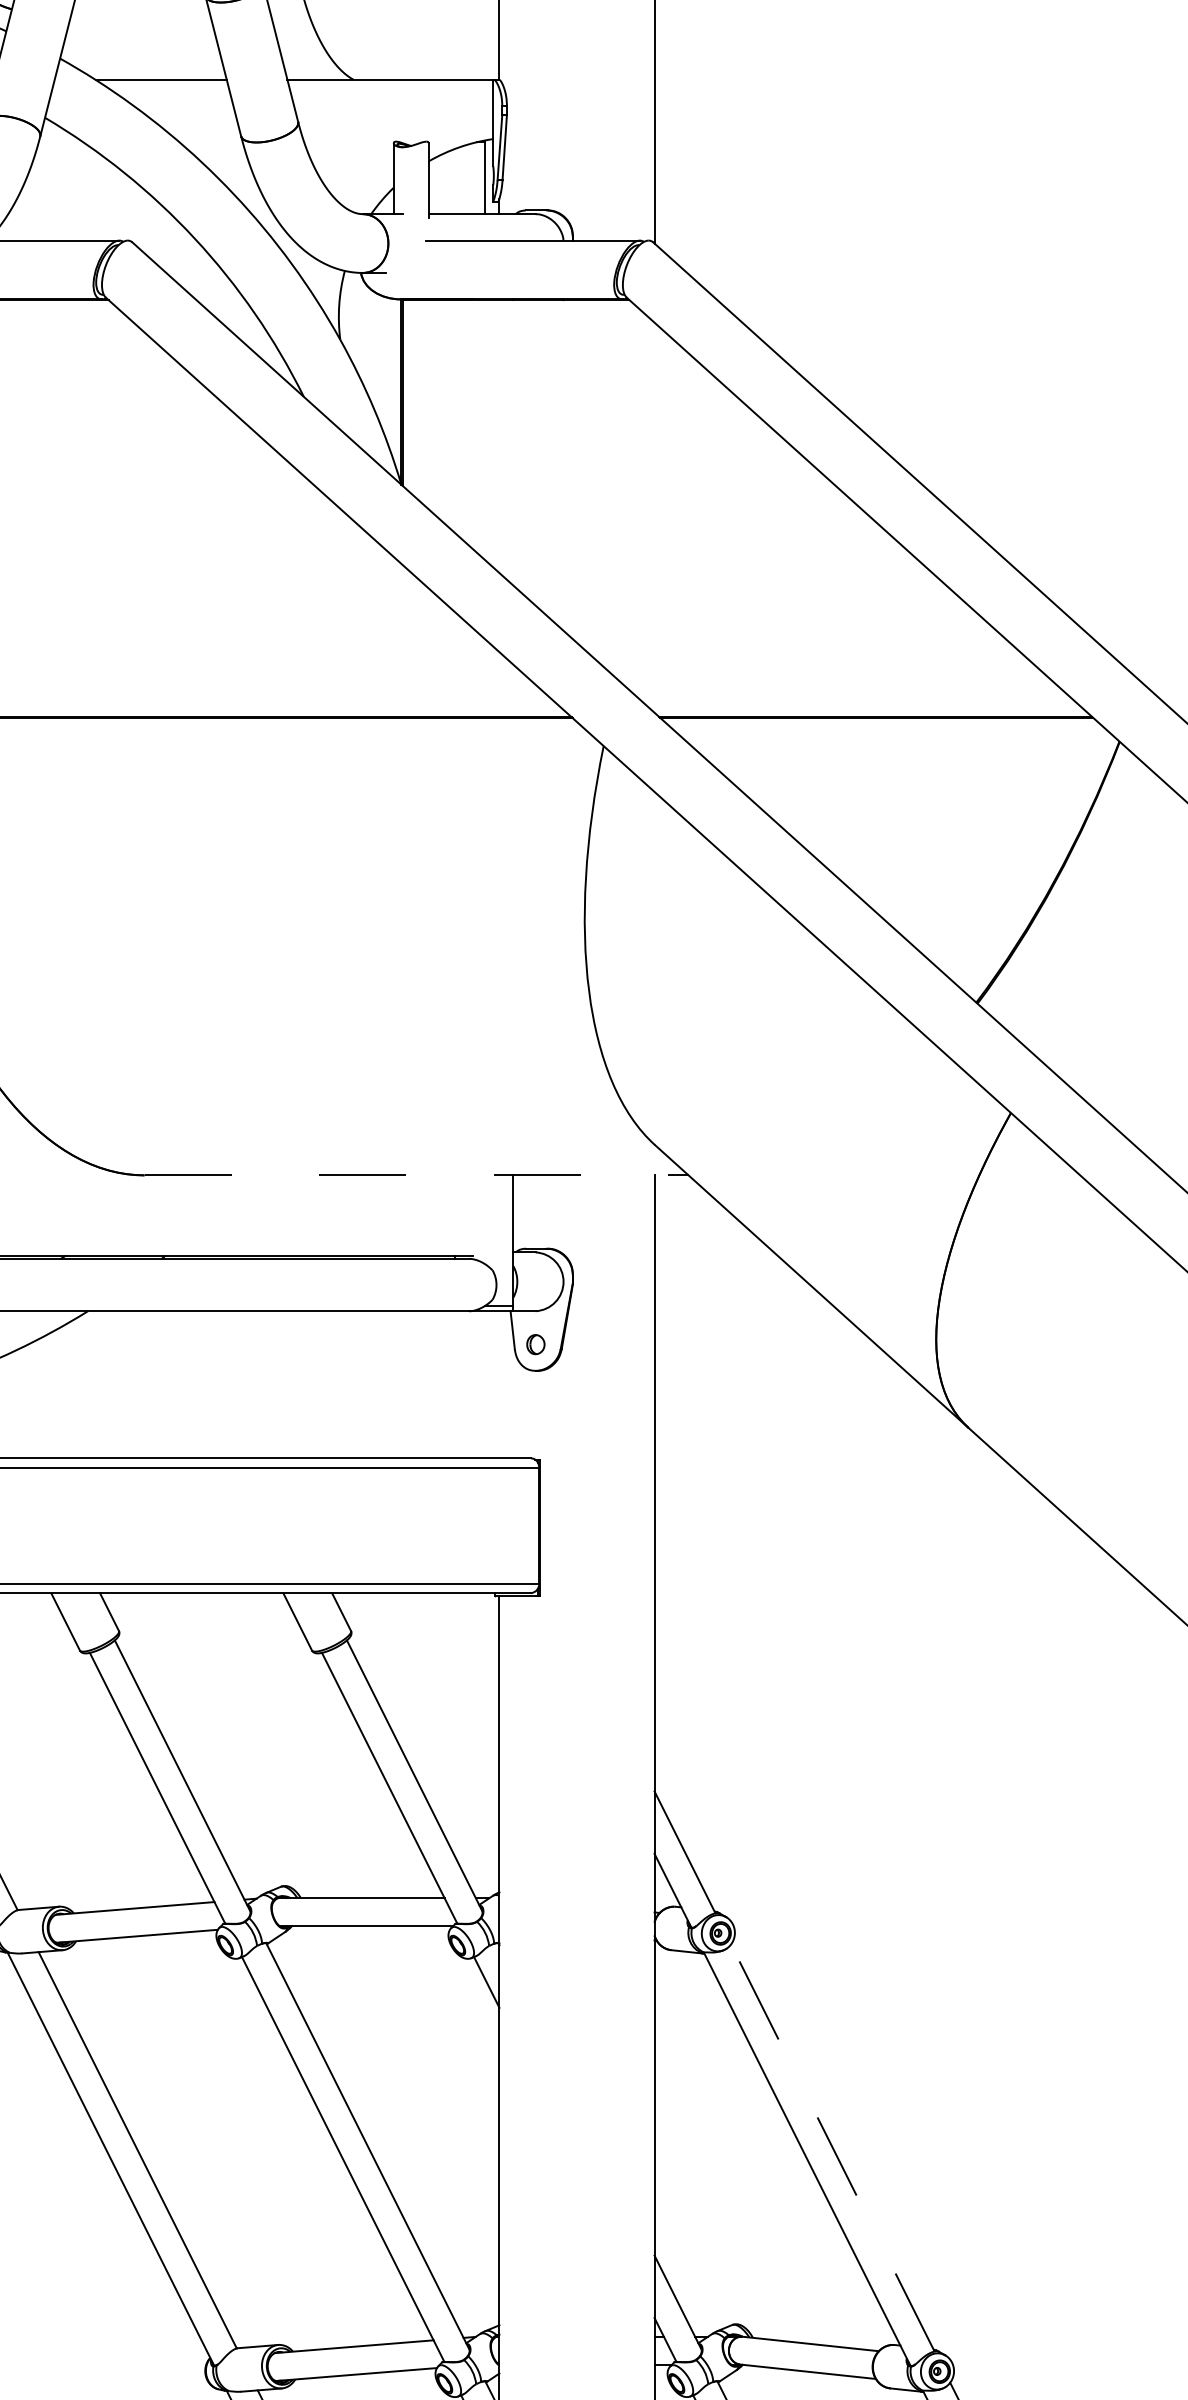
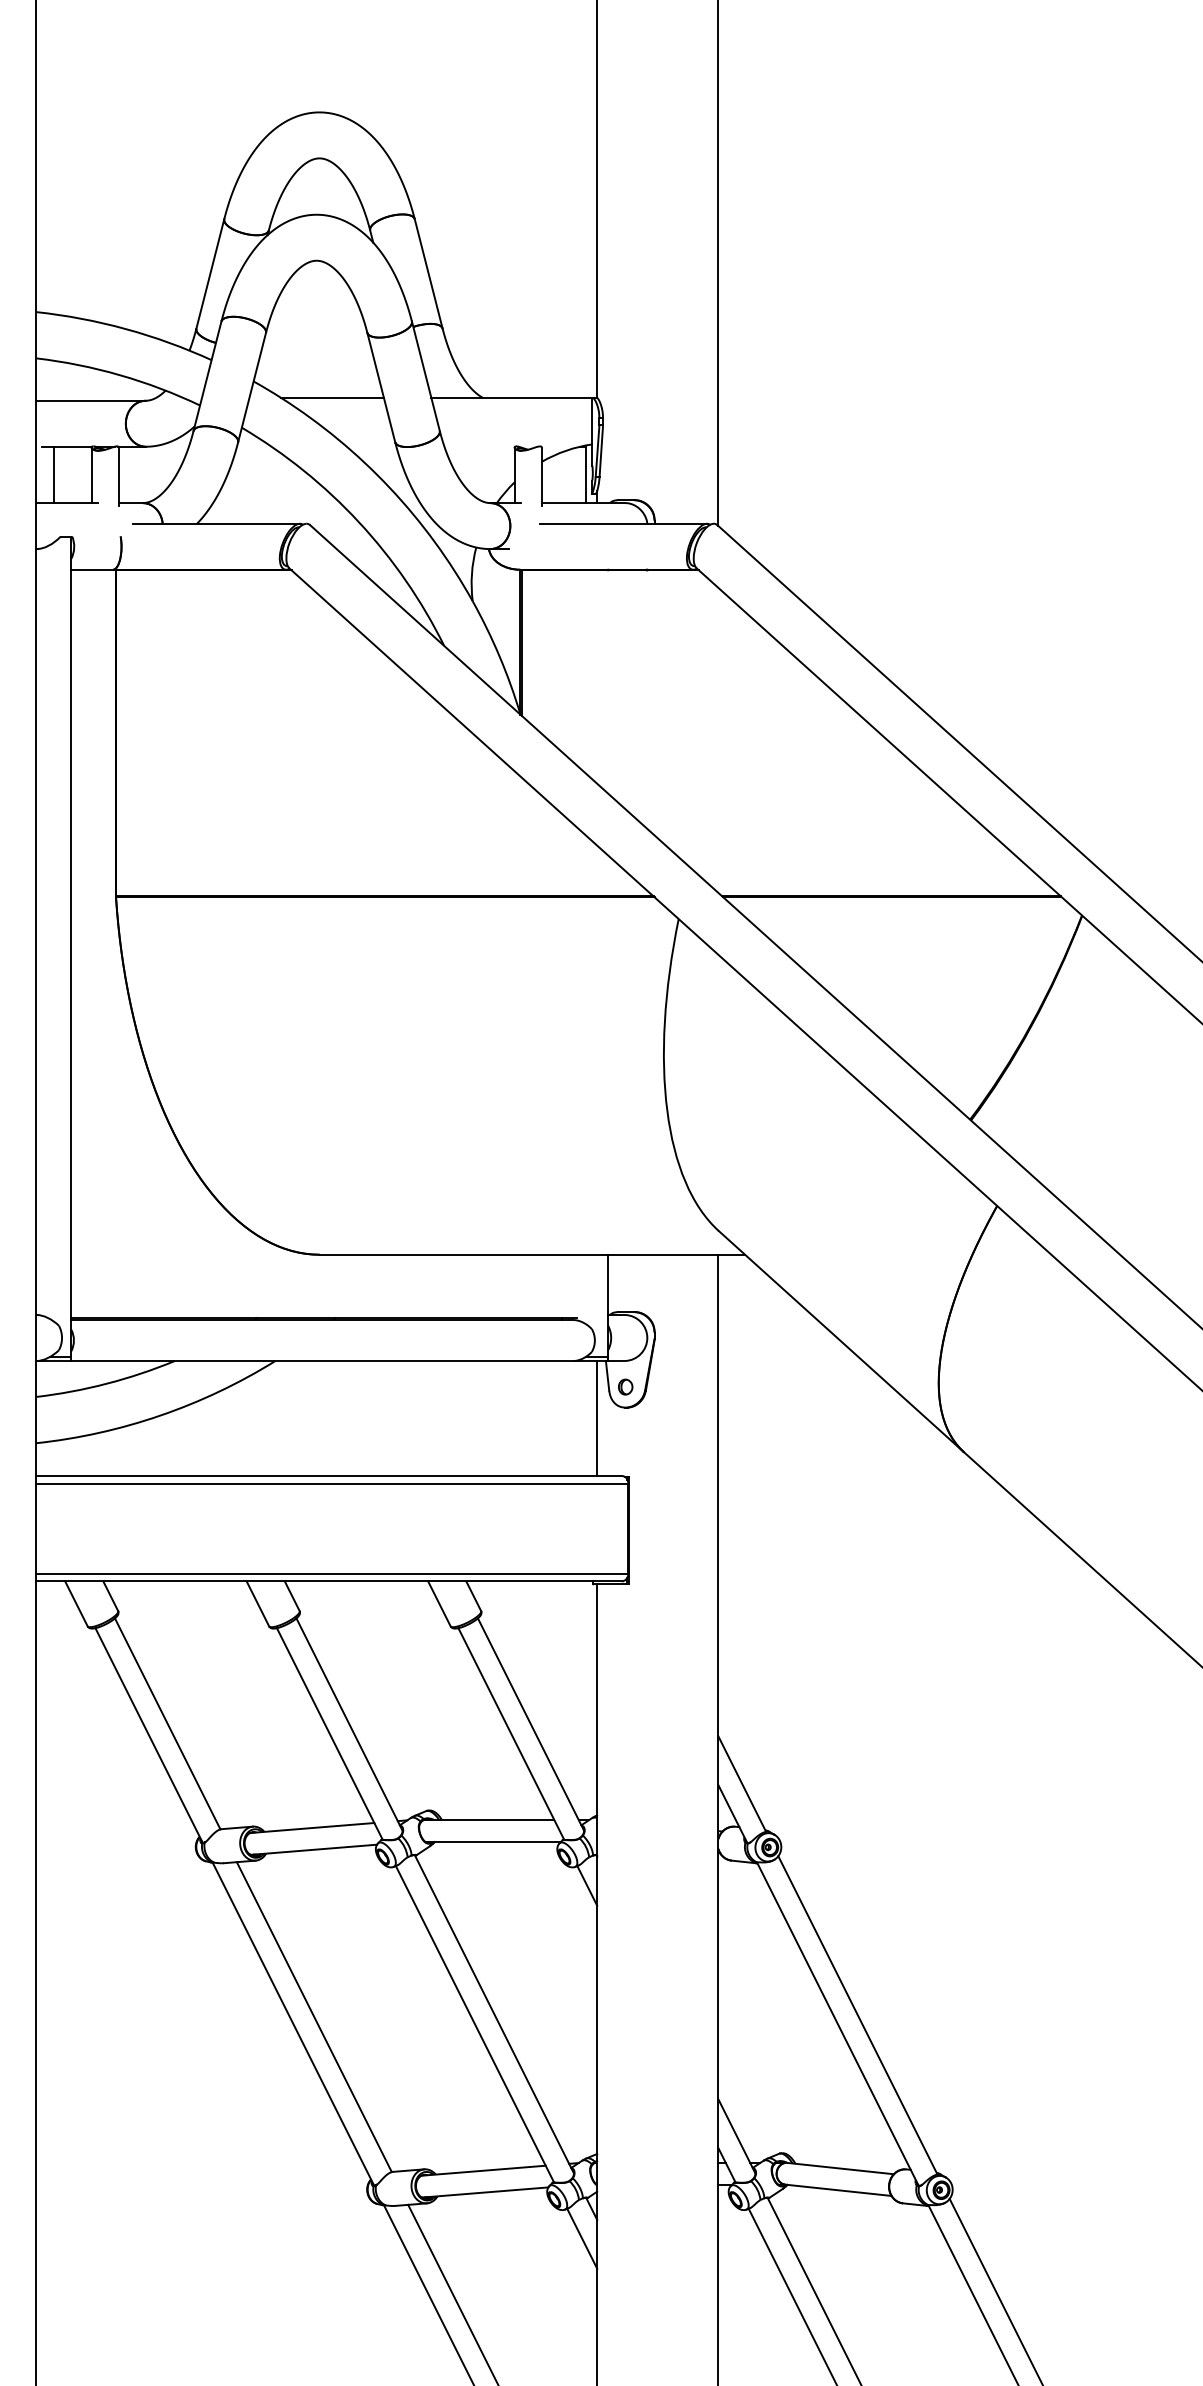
line: (416, 1175) -> (532, 1254), dashed -> solid
line: (499, 1384) -> (597, 1418), added
line: (832, 2148) -> (857, 2015), dashed -> solid

